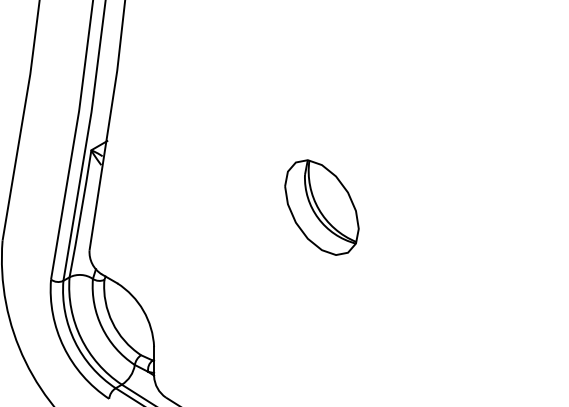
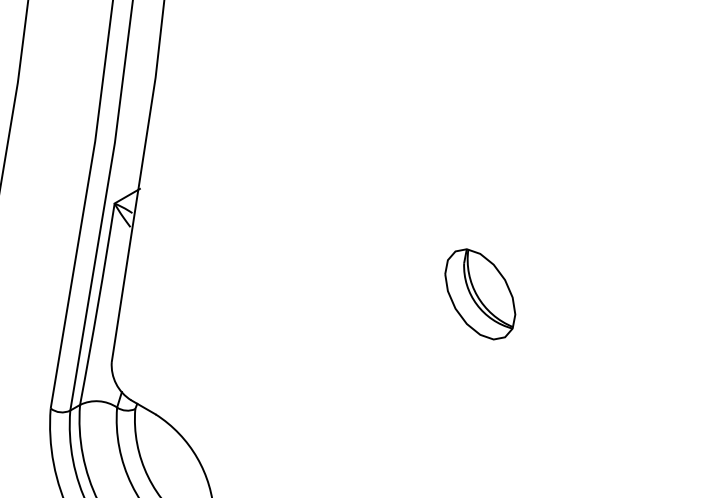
part: (321, 207) -> (479, 294), size x0.6

